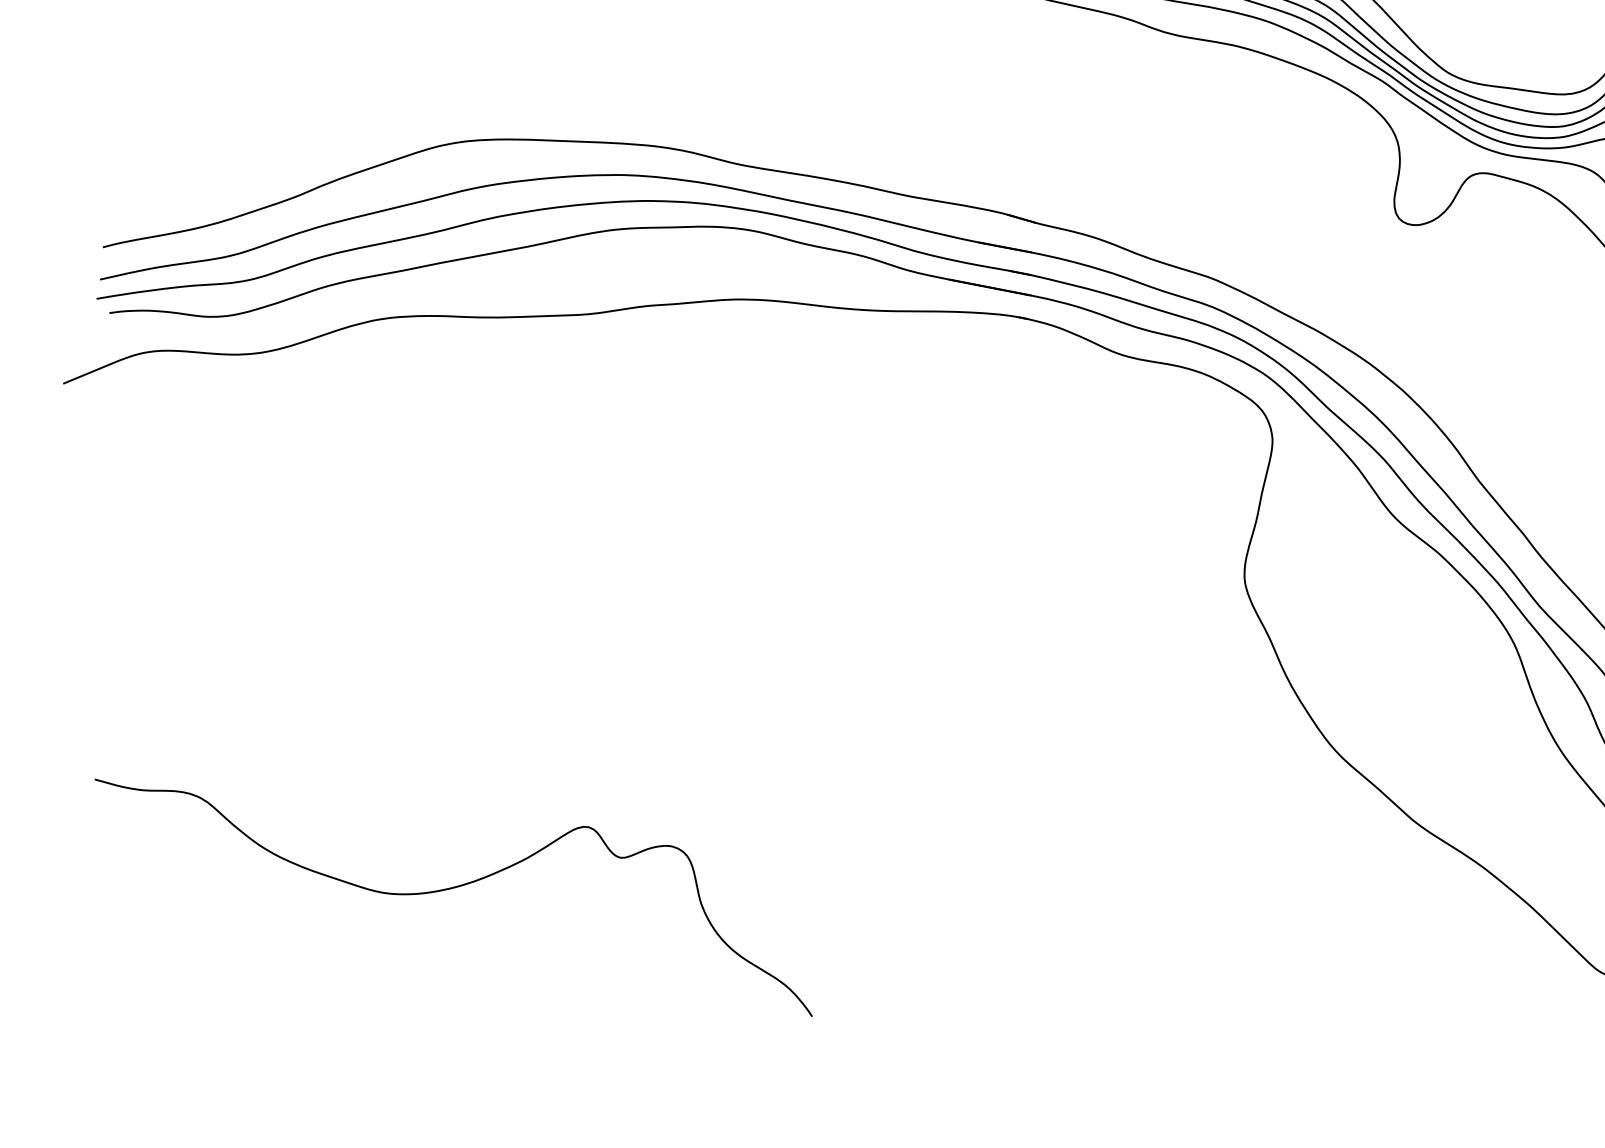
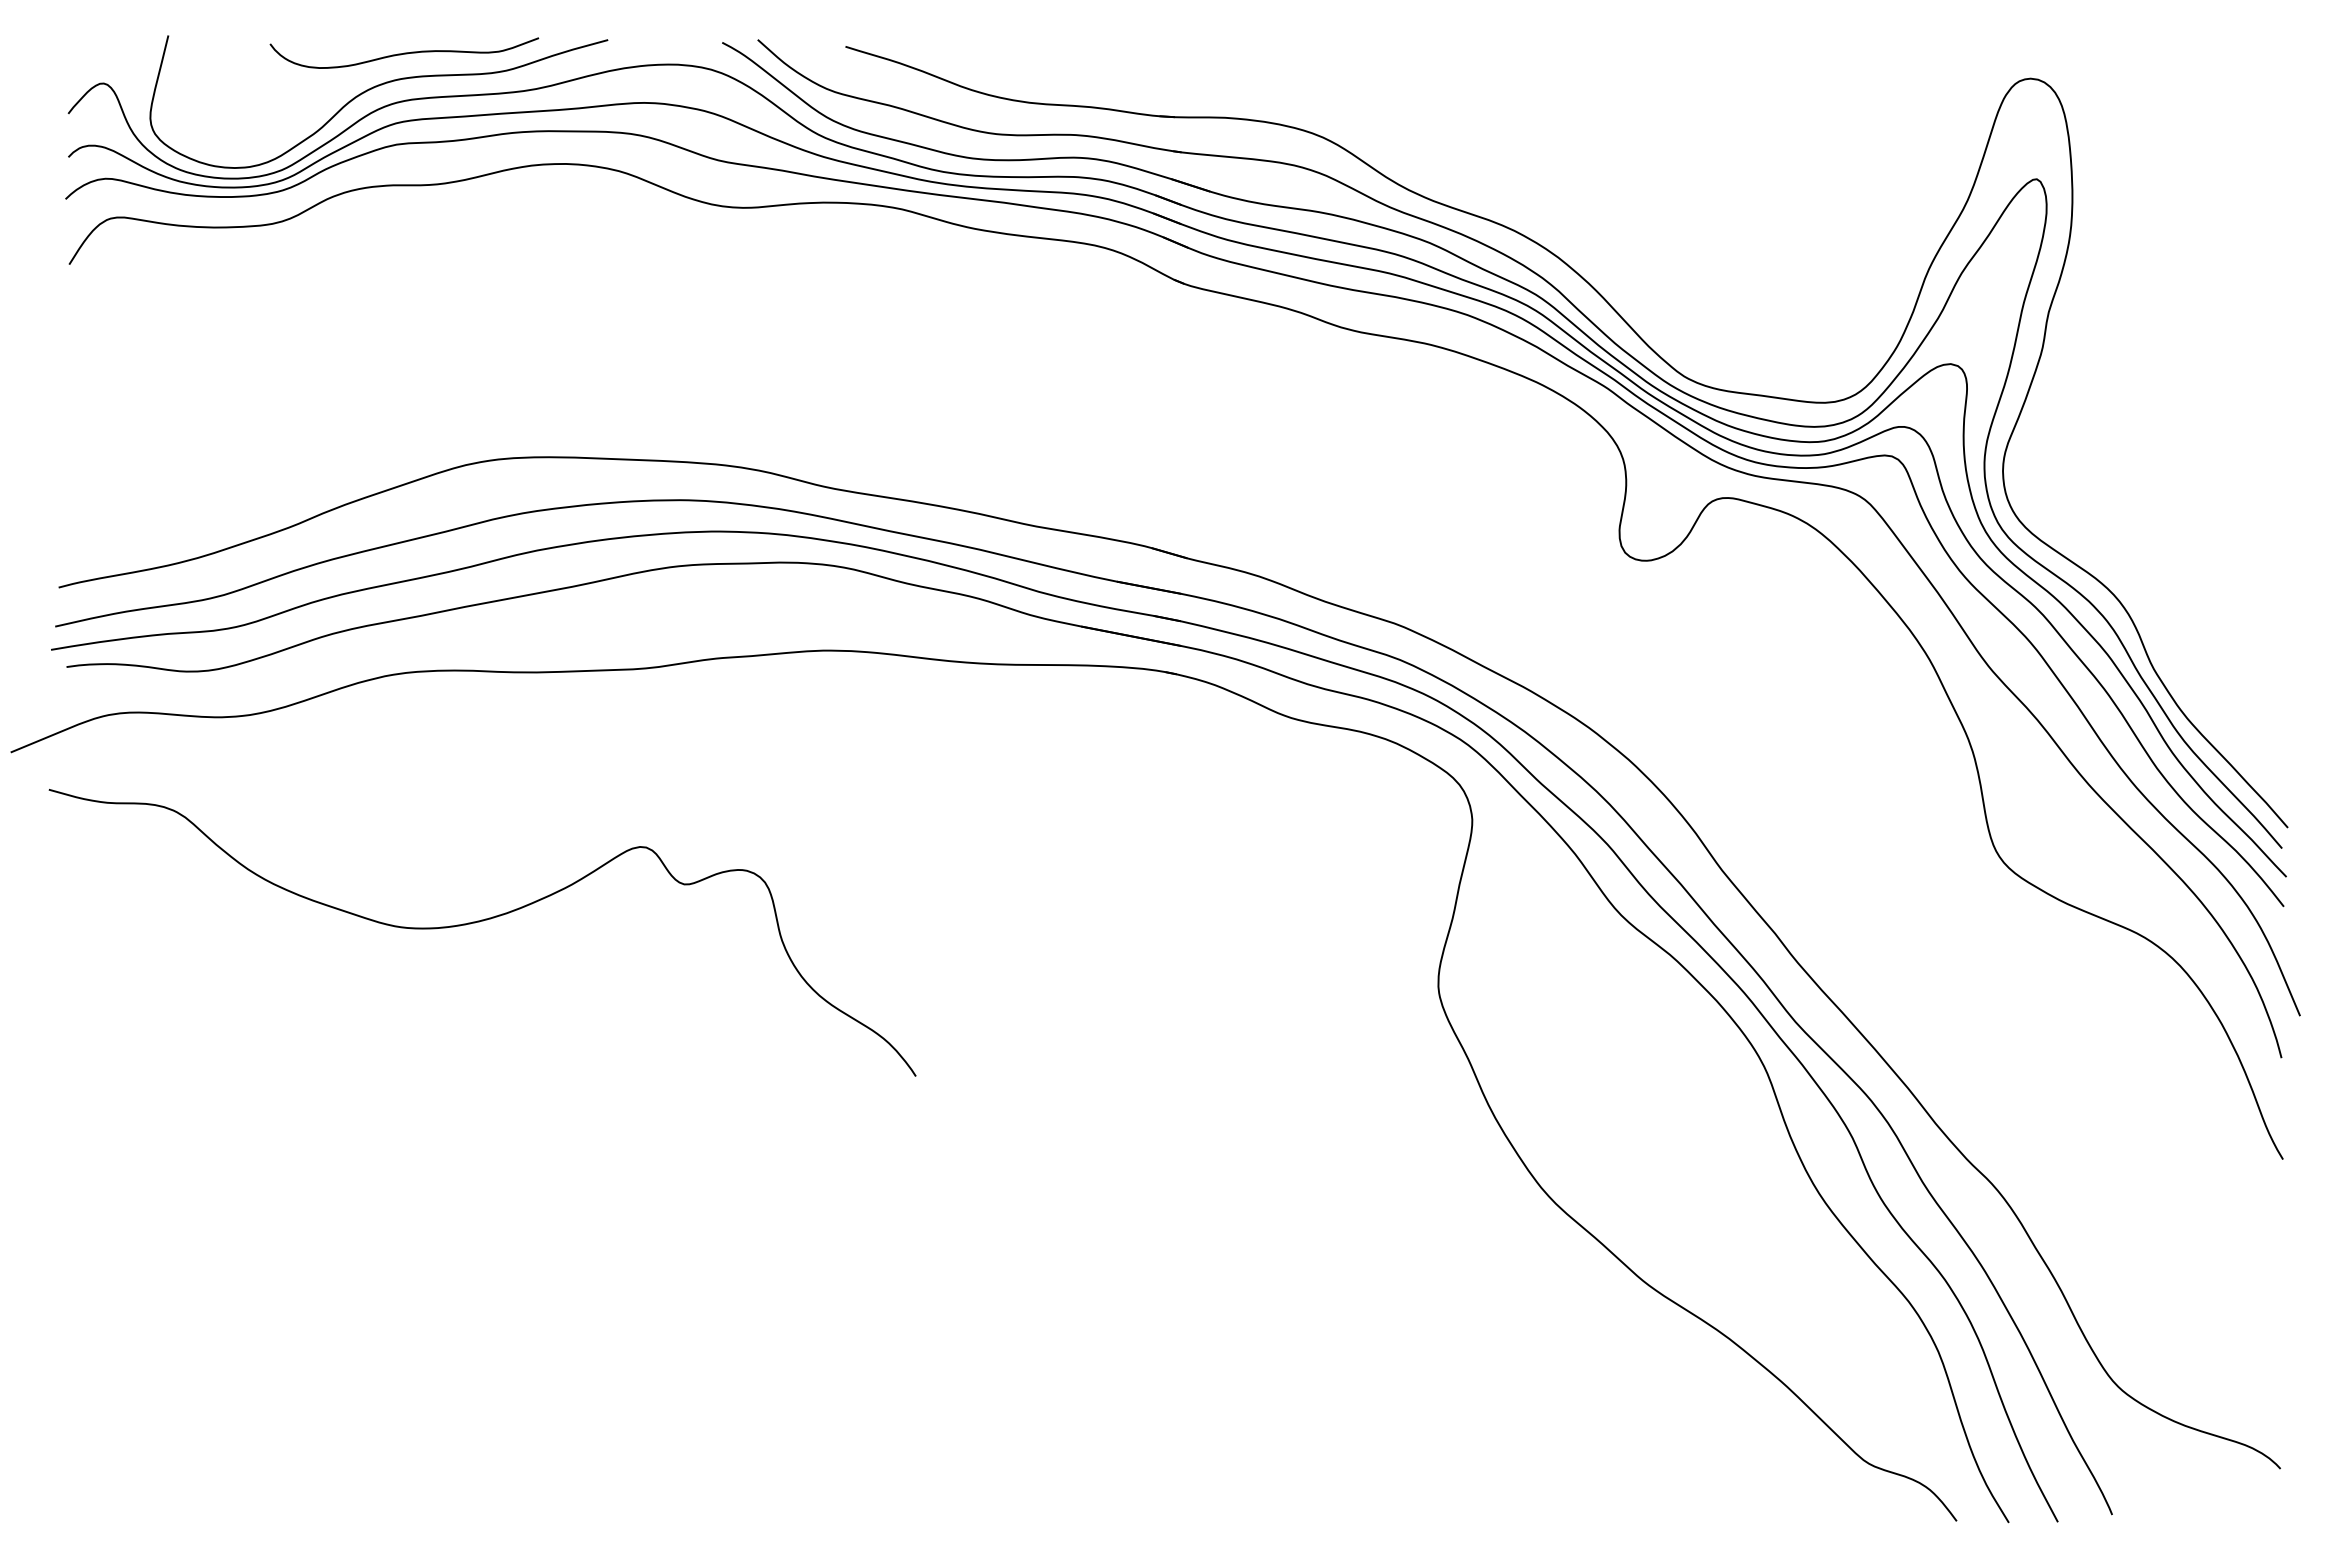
curve: (451, 889) -> (479, 922), moved

